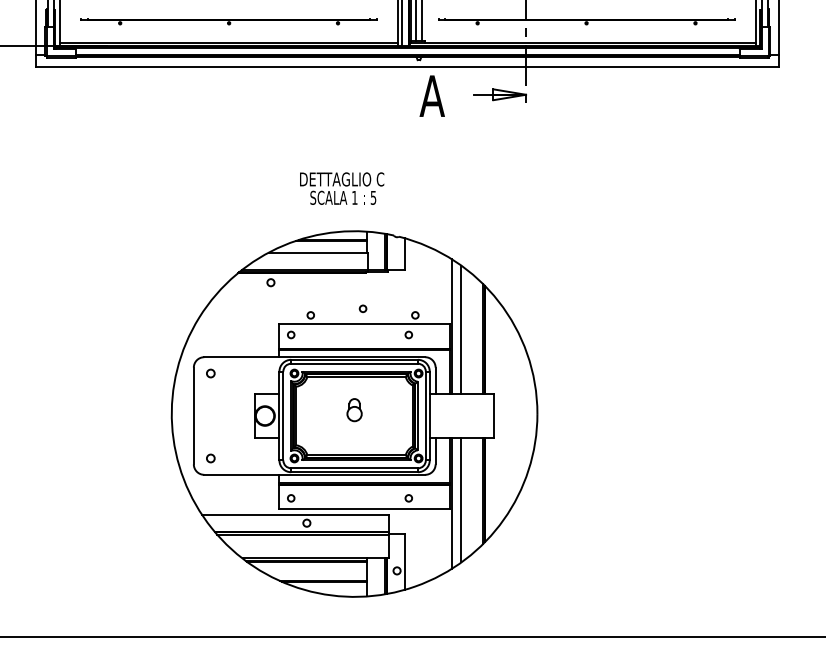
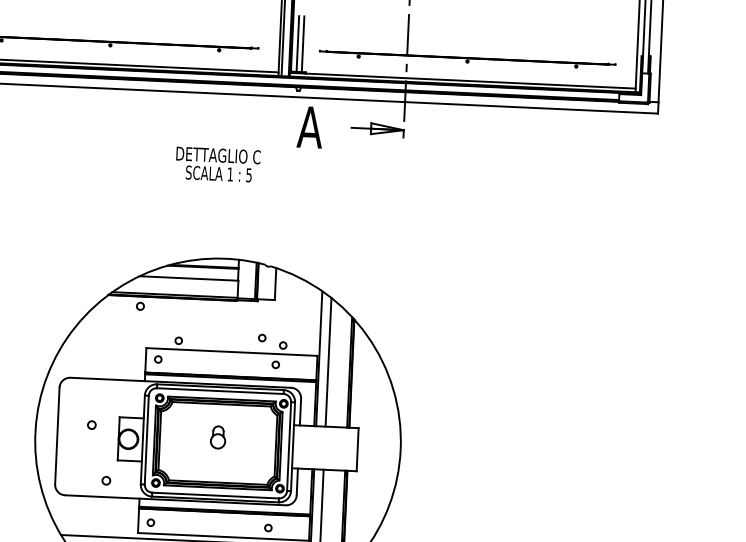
text: (342, 188) -> (218, 164), moved
circle: (362, 308) -> (261, 337), moved
circle: (210, 373) -> (91, 425), moved
circle: (210, 458) -> (106, 480), moved

